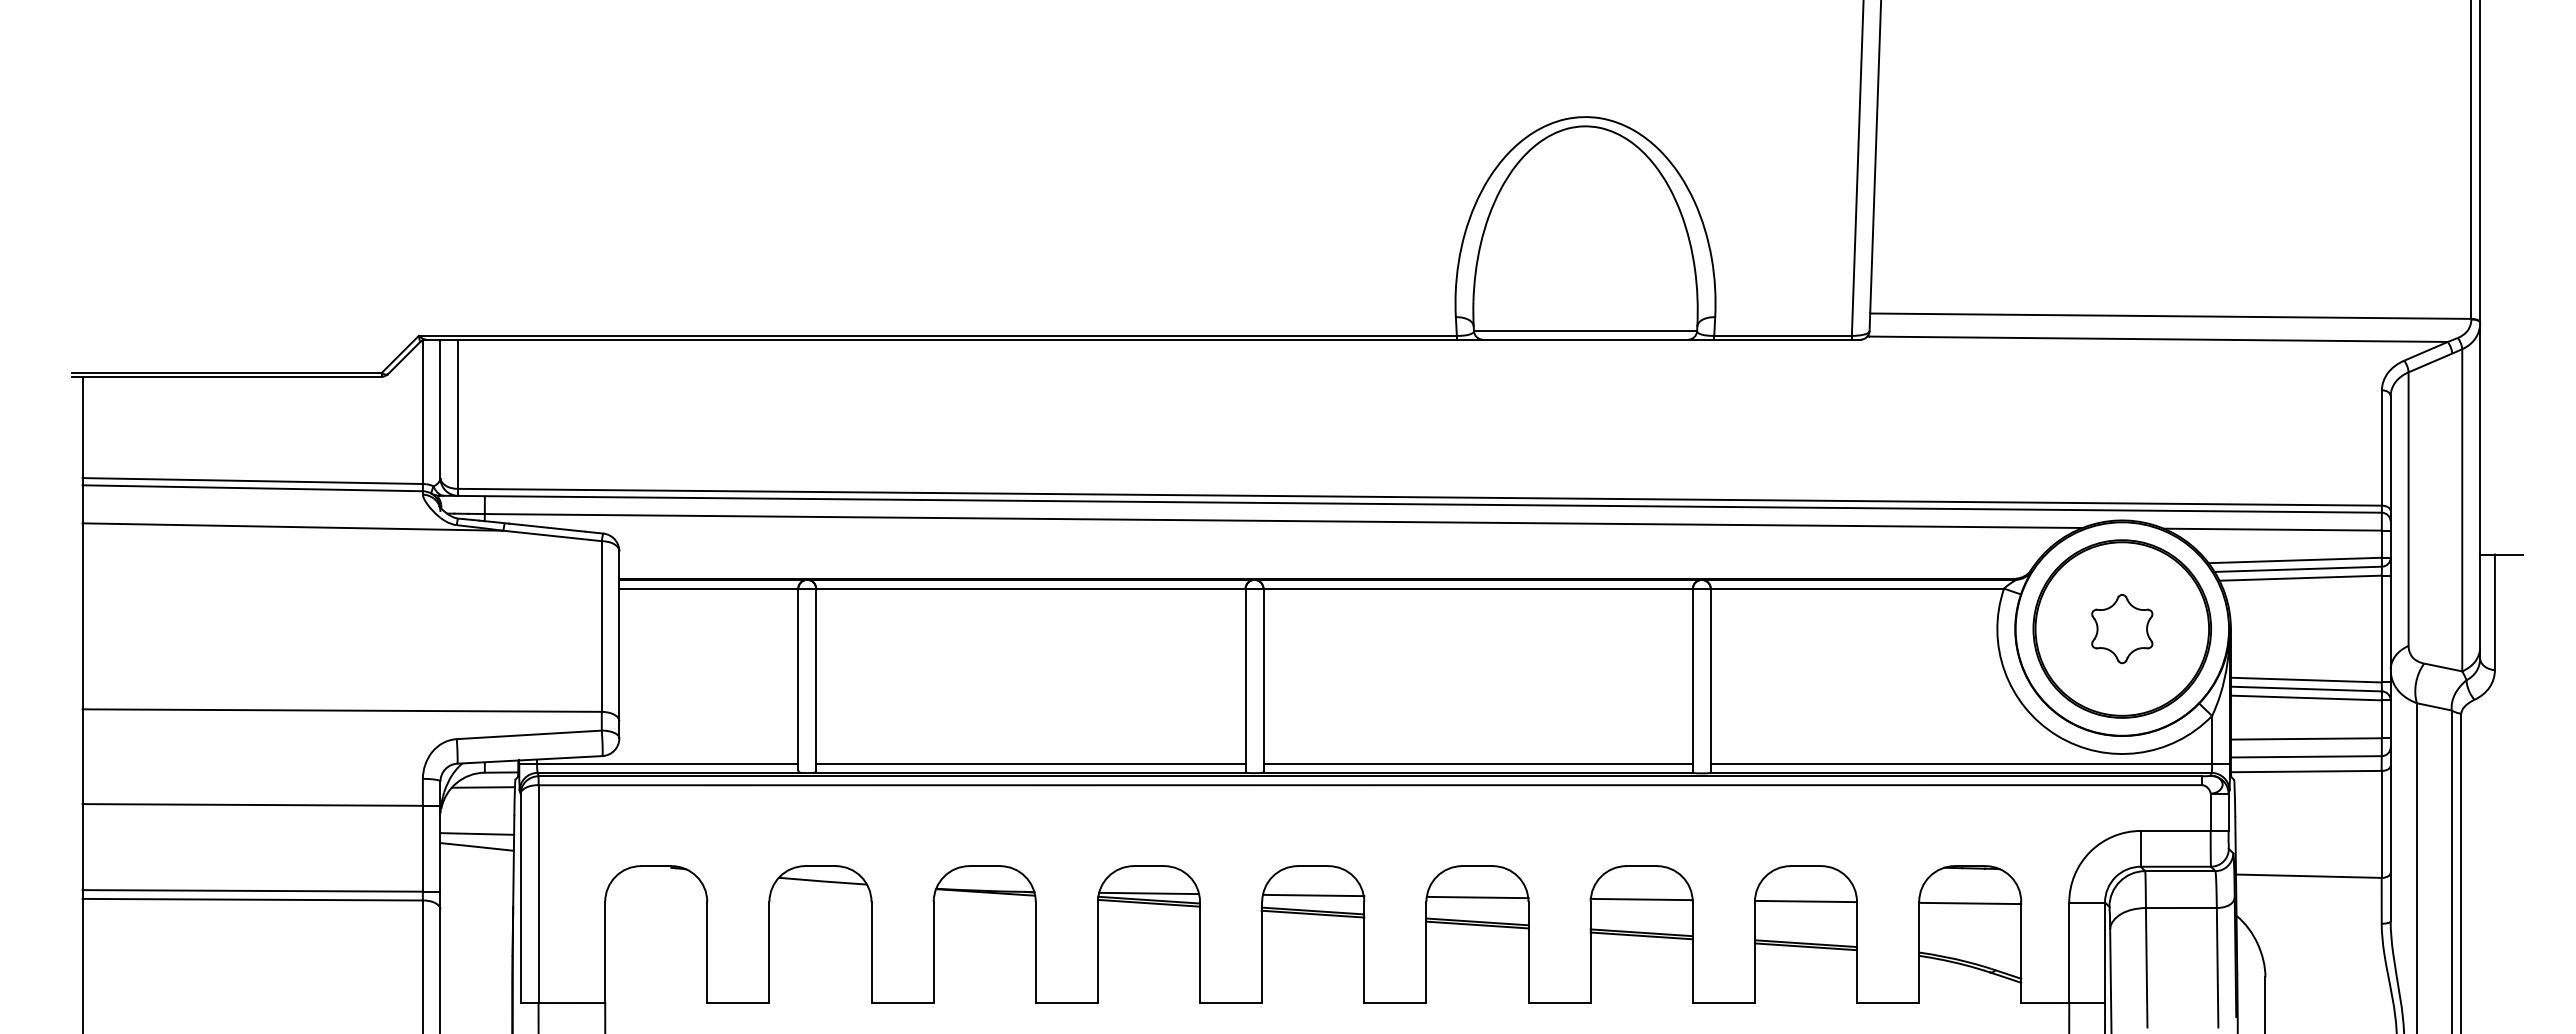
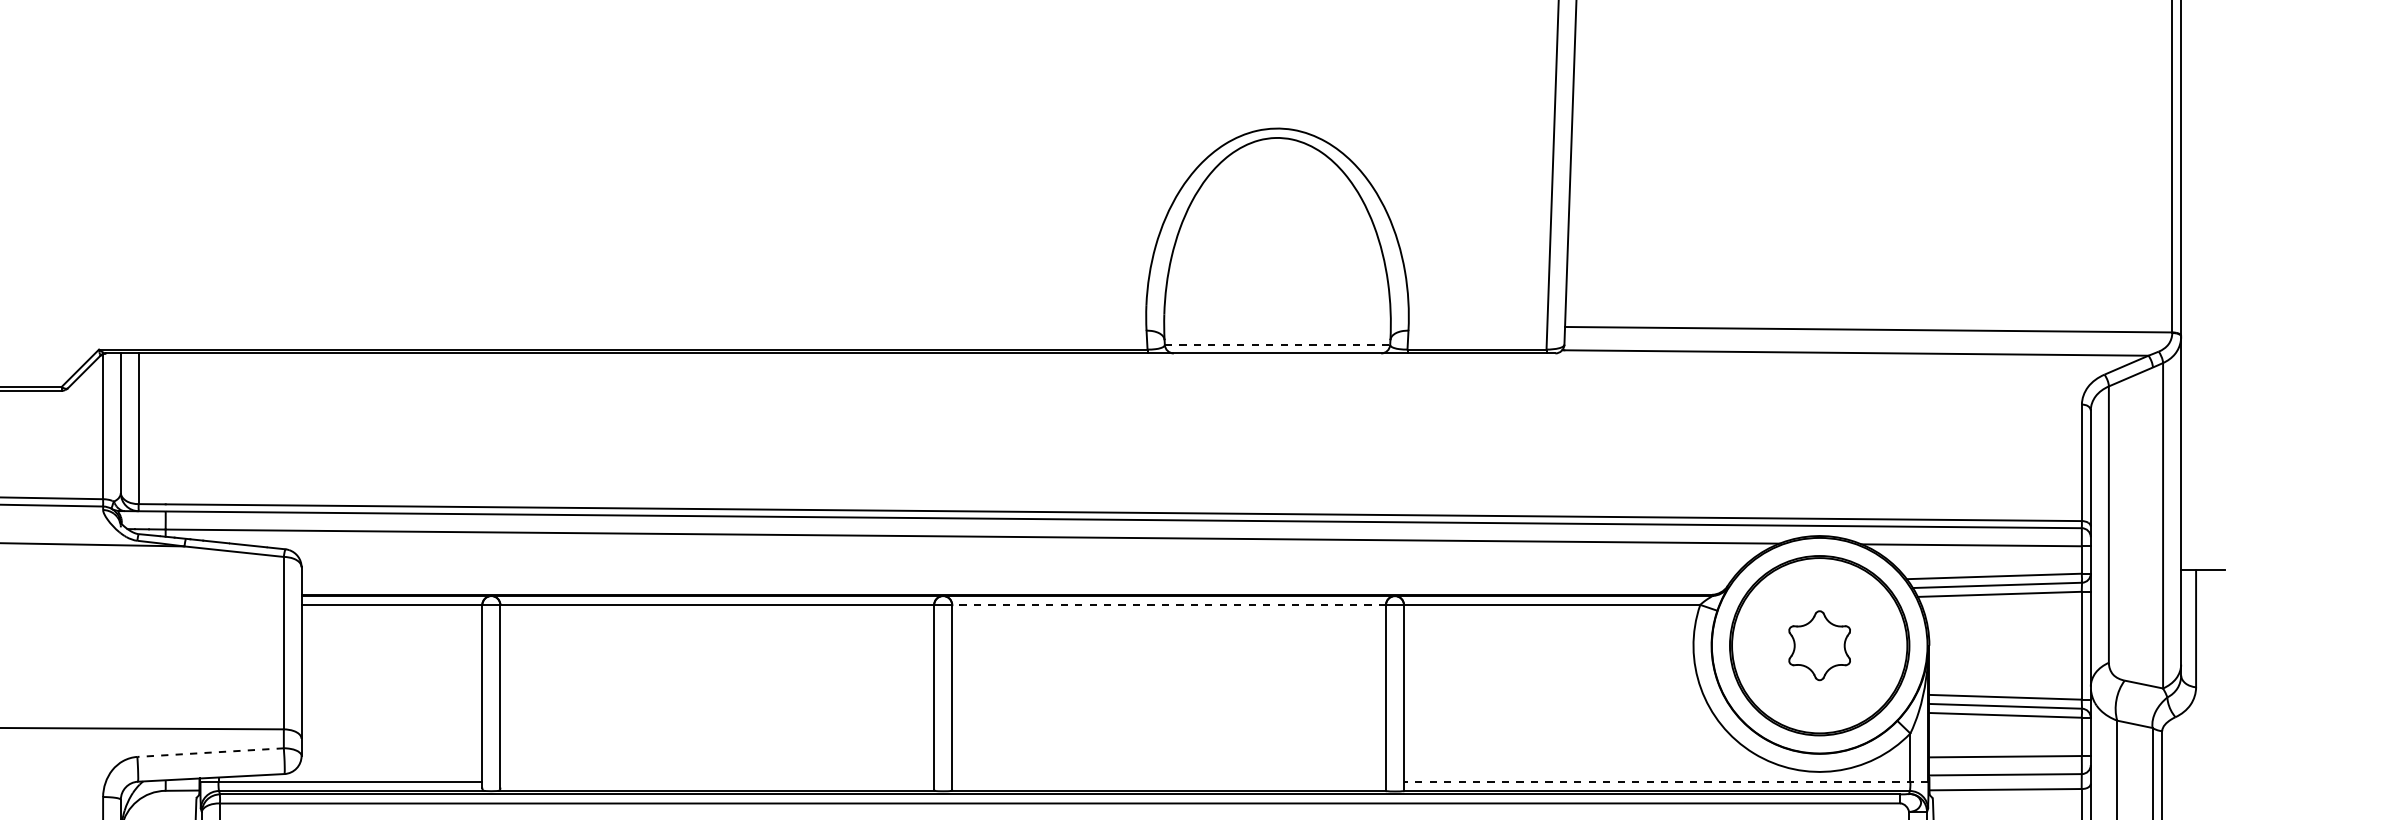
line: (1585, 331) -> (1277, 345), solid -> dashed
line: (1478, 588) -> (1169, 604), solid -> dashed
line: (529, 734) -> (210, 752), solid -> dashed
line: (1030, 763) -> (716, 781), removed
line: (1477, 763) -> (1168, 781), removed
line: (1970, 763) -> (1666, 781), solid -> dashed
line: (482, 787) -> (163, 805), removed

